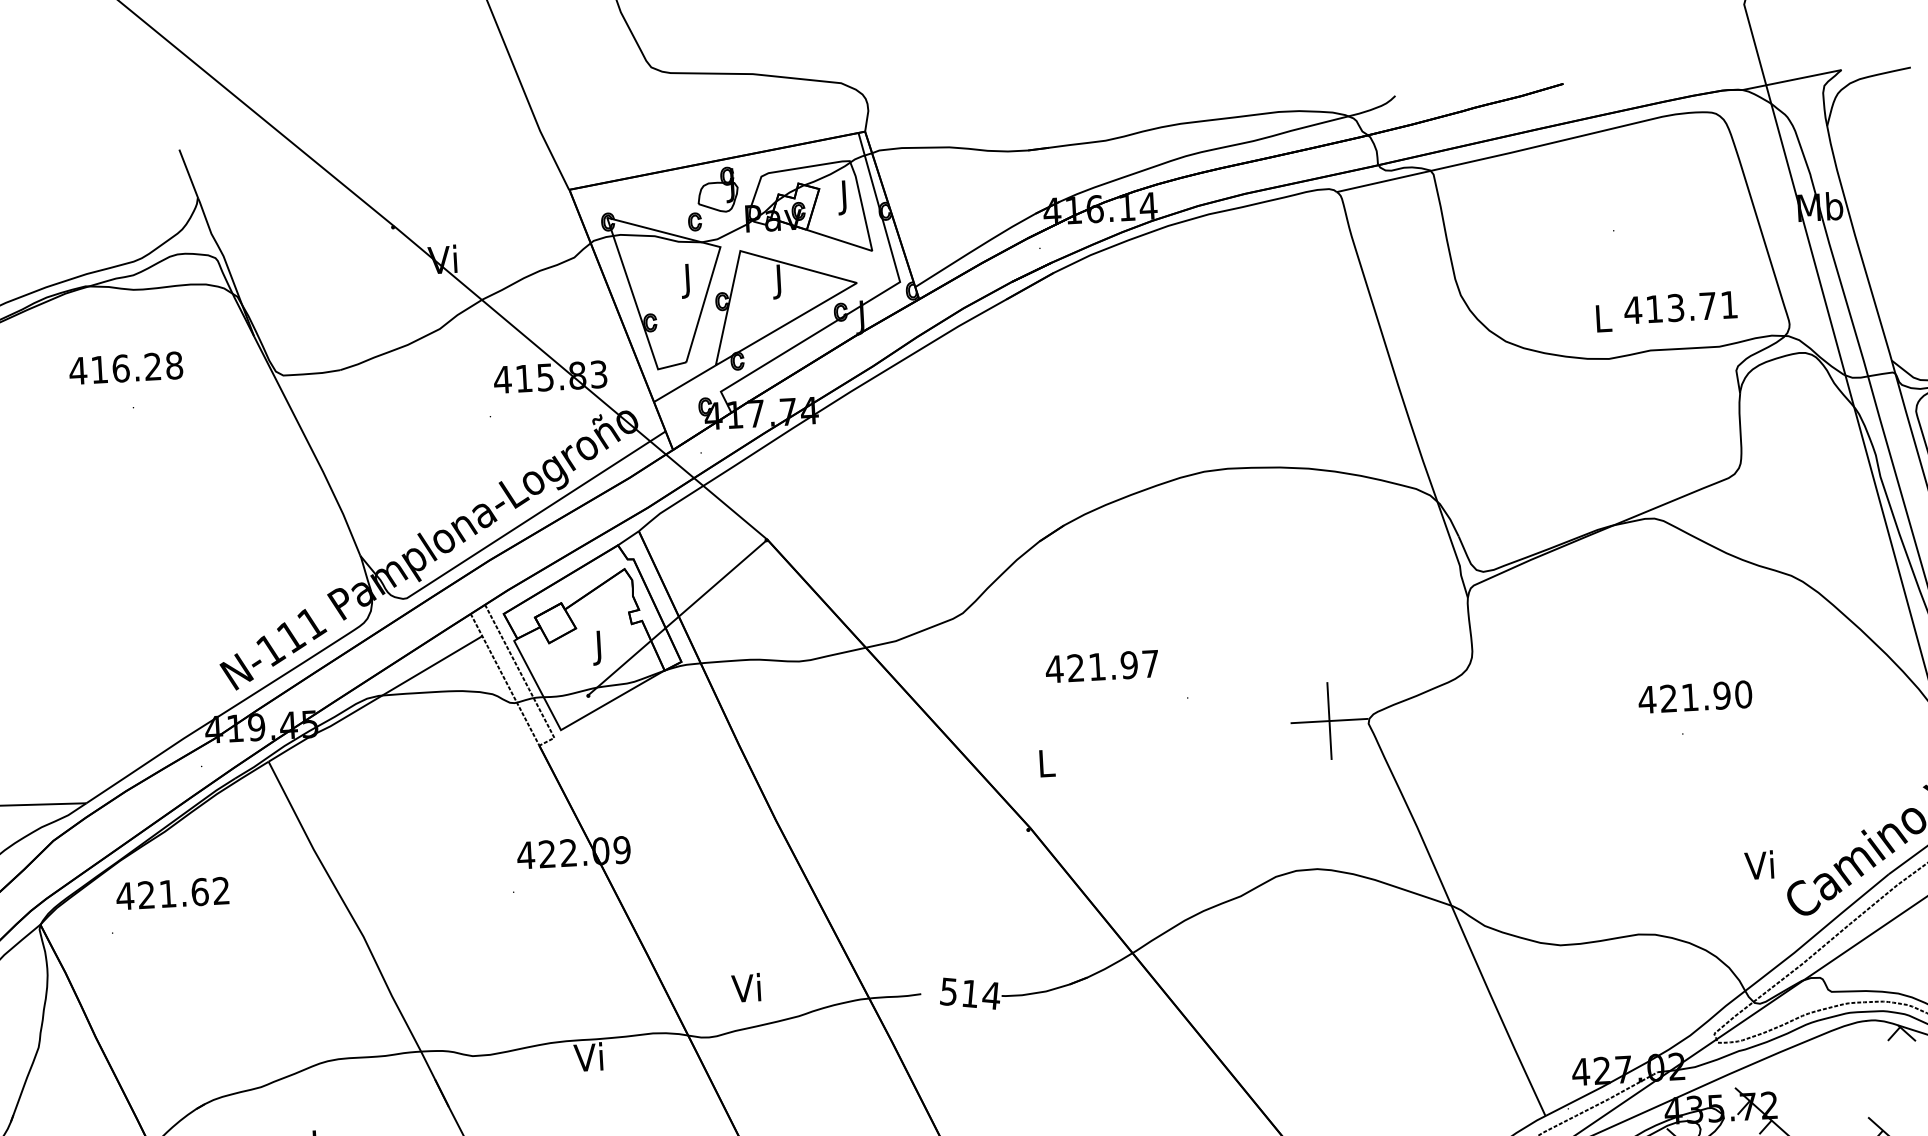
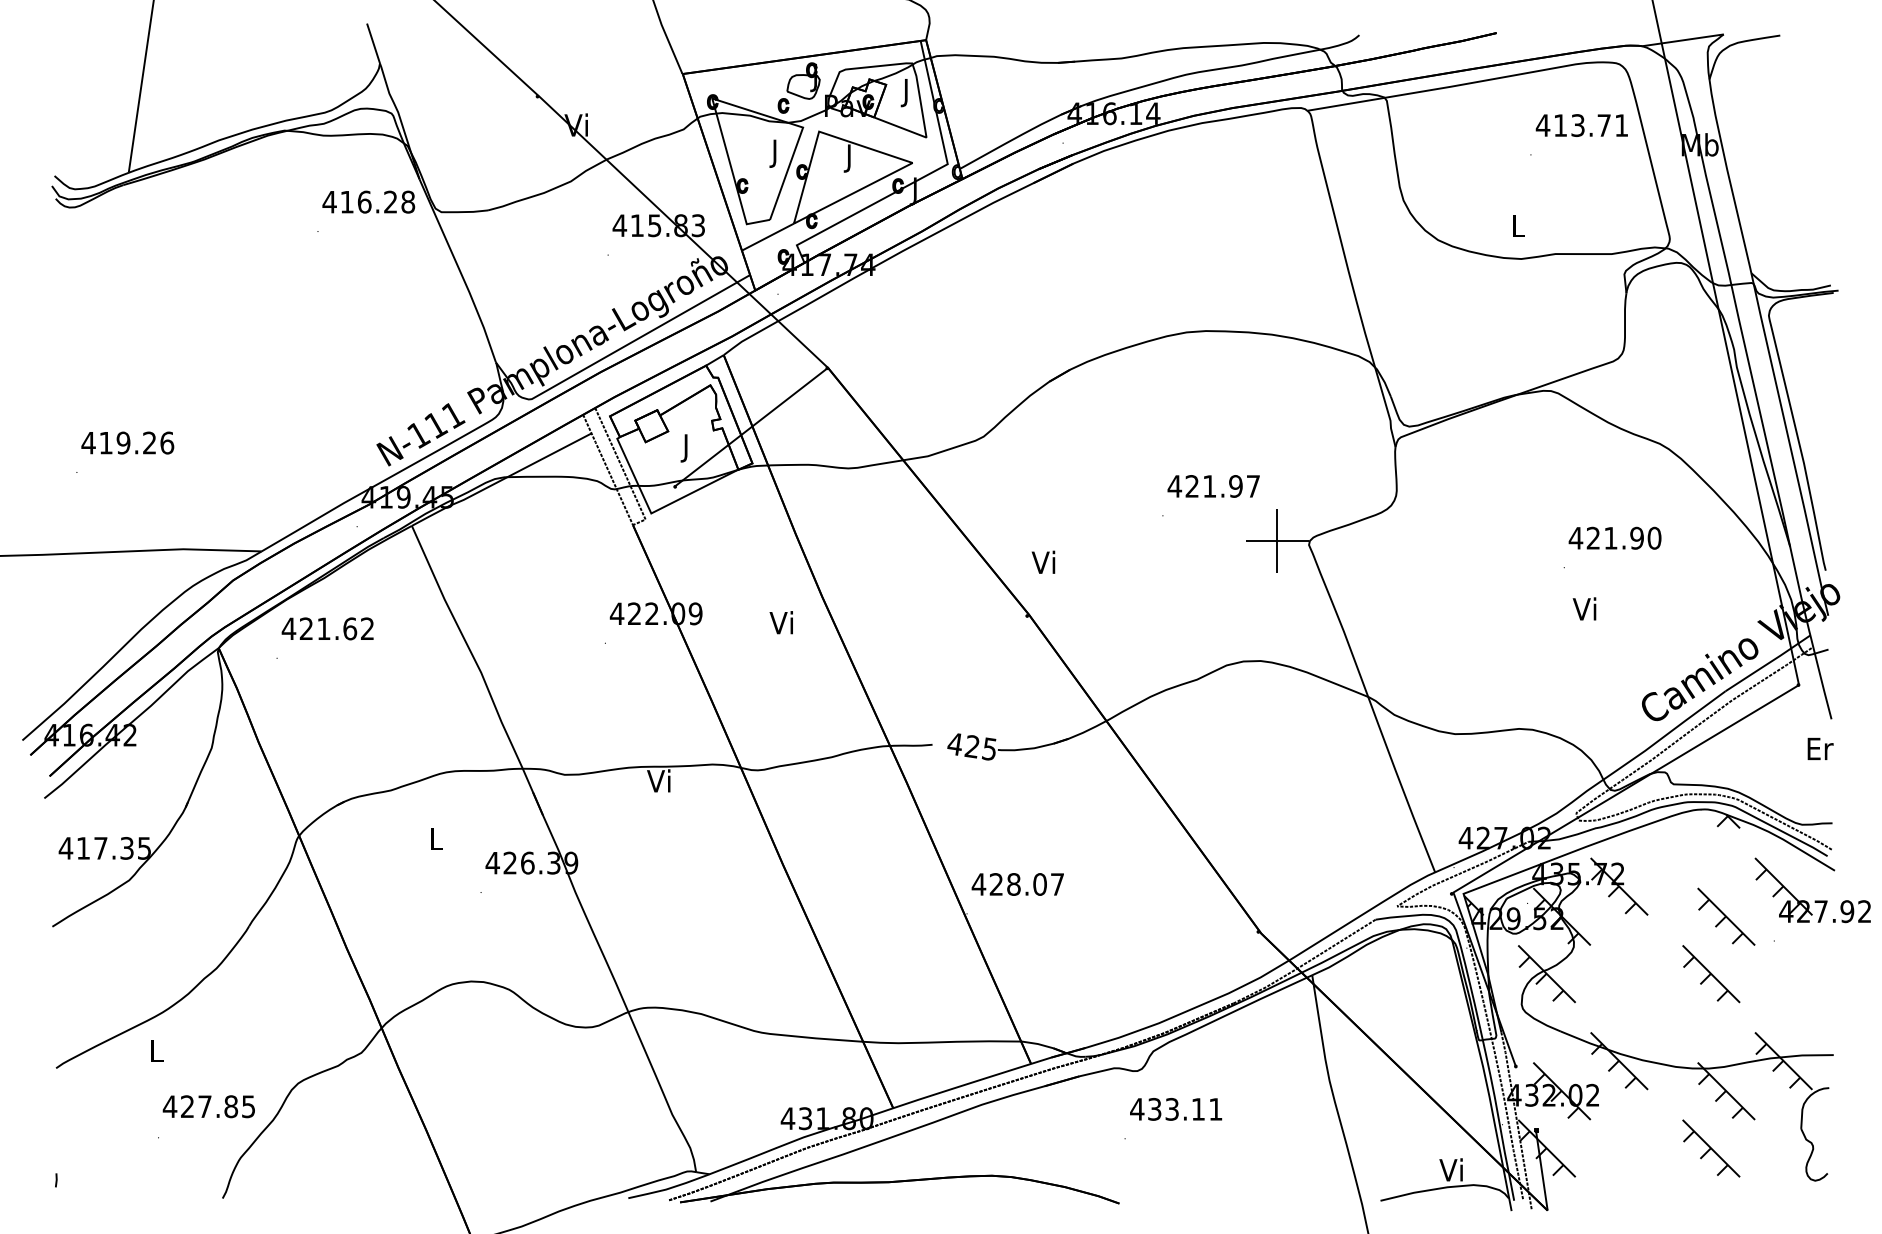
text: (1680, 307) -> (1581, 125), moved
text: (125, 367) -> (368, 201), moved
text: (1101, 666) -> (1213, 486), moved
text: (1694, 696) -> (1614, 537), moved
text: (1044, 762) -> (1043, 561), L -> Vi
text: (1759, 864) -> (1584, 608), moved
text: (745, 987) -> (780, 622), moved
text: (969, 993) -> (971, 746), 514 -> 425

